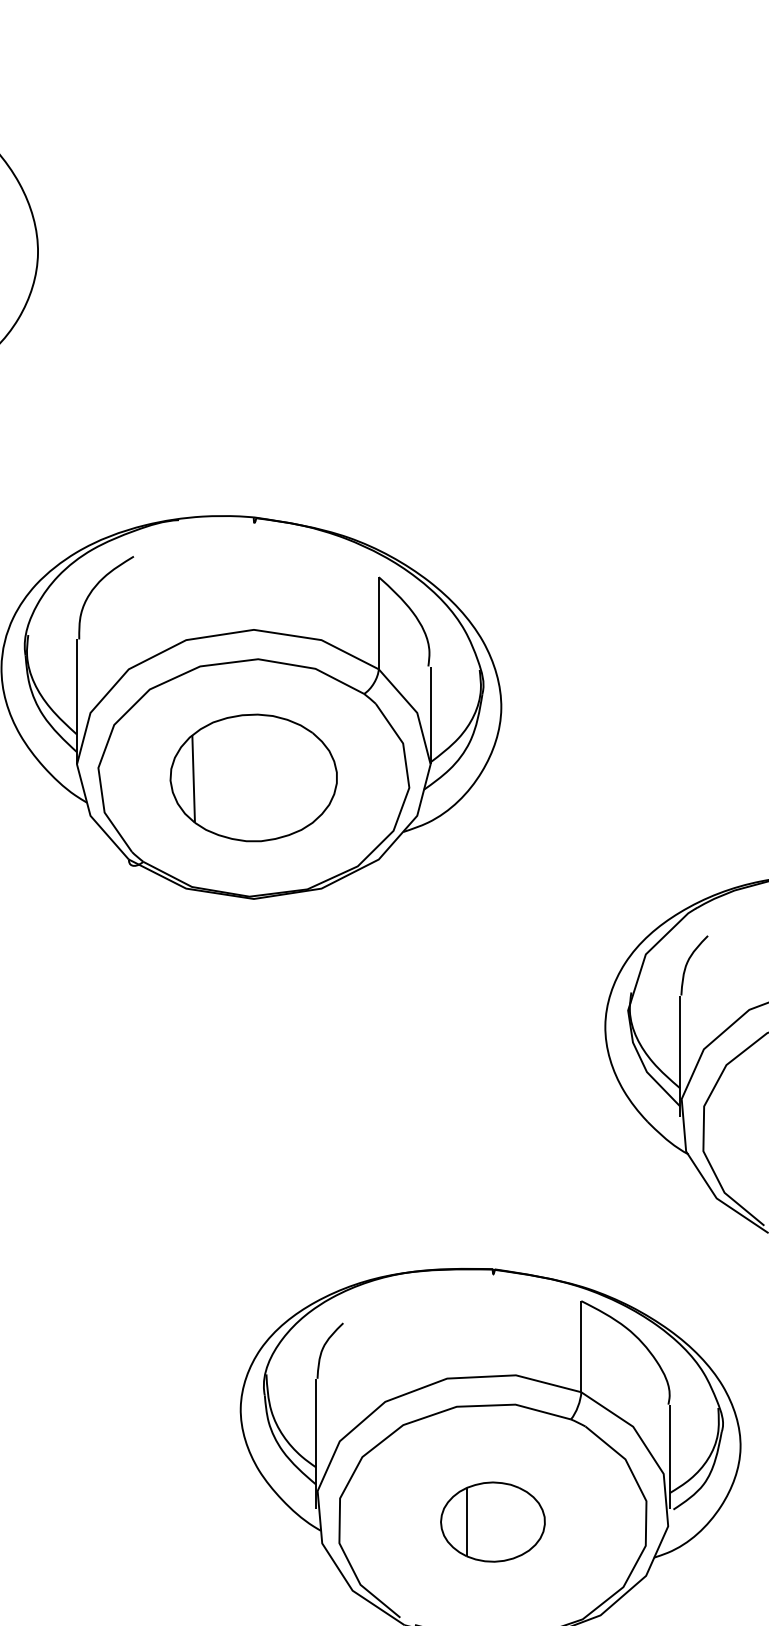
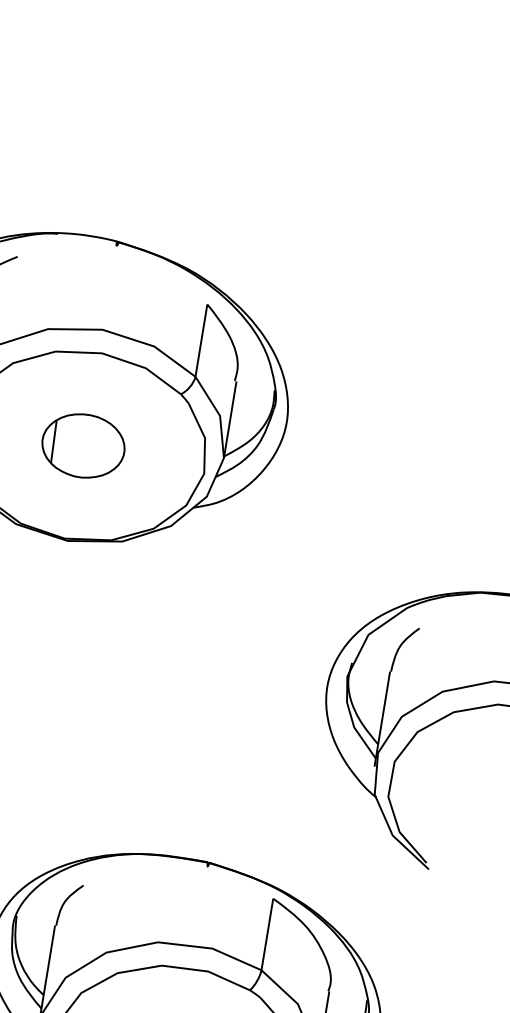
part: (253, 777) -> (83, 445), size x0.62

